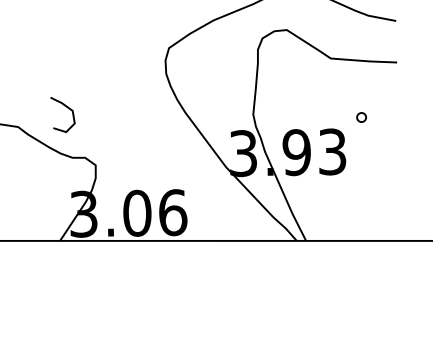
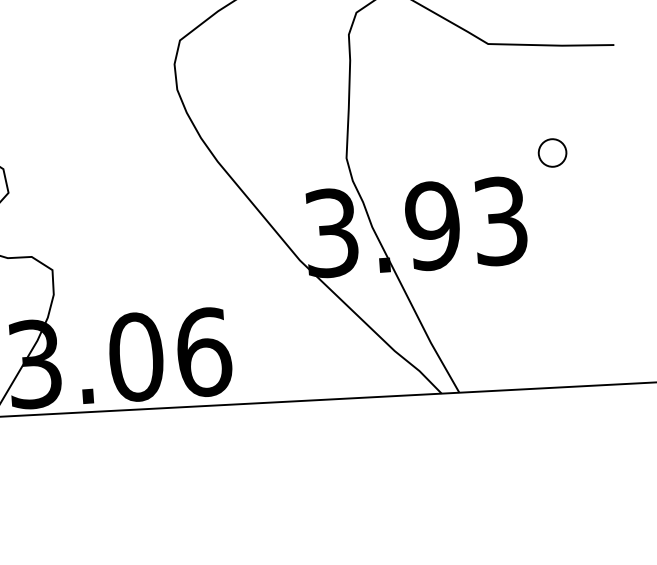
part: (361, 117) -> (552, 152), size x1.6

